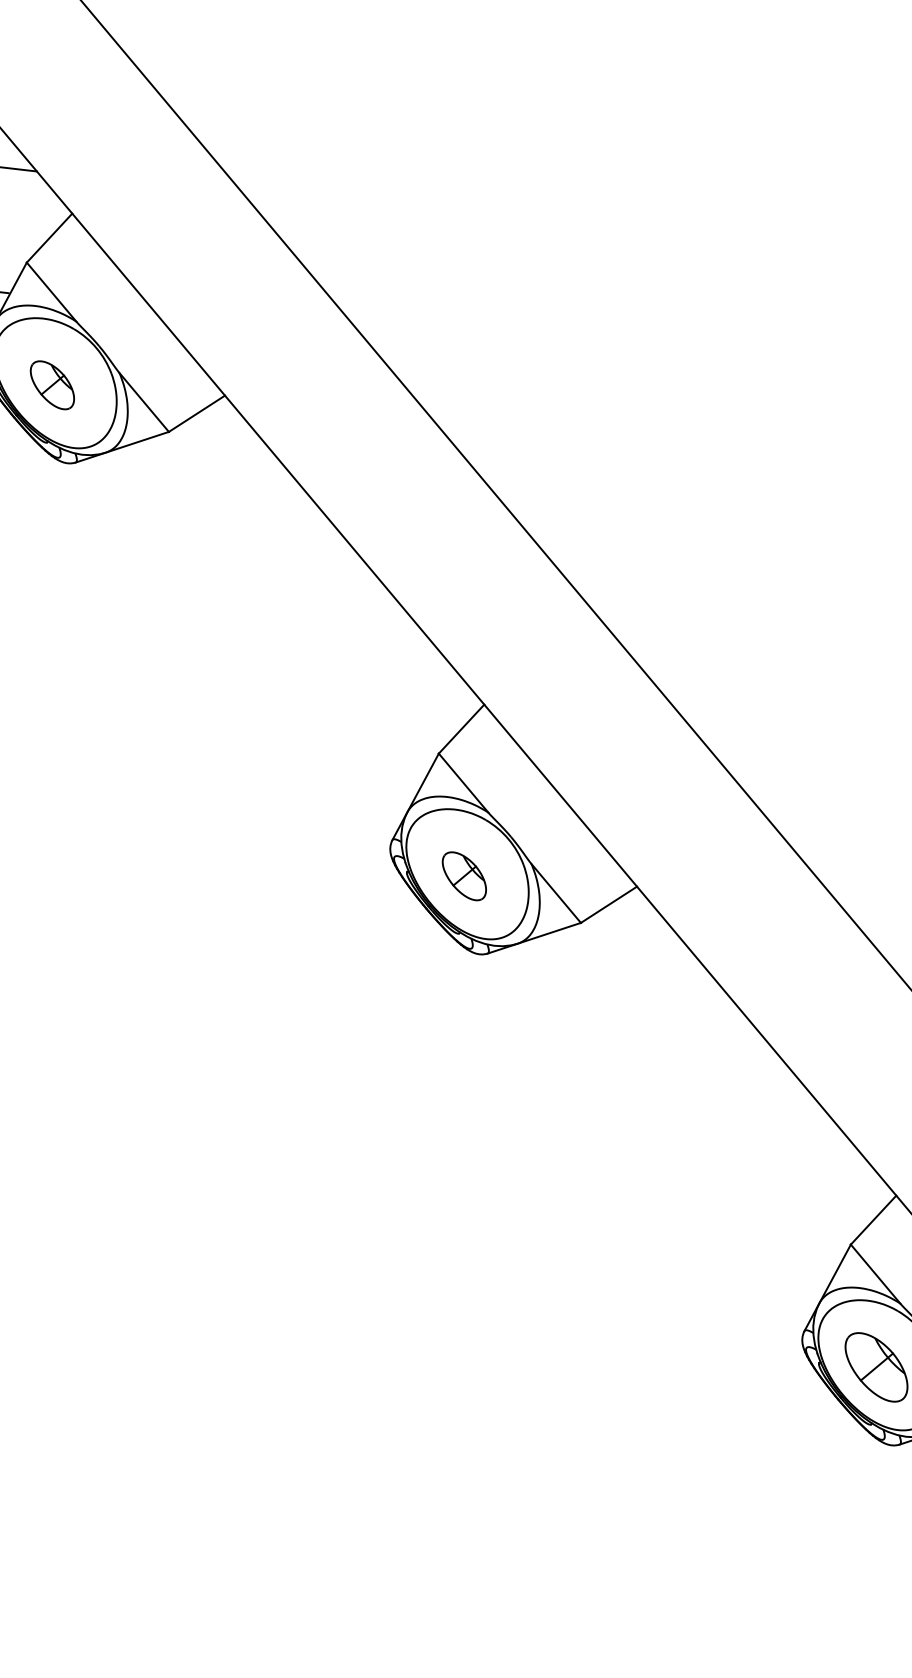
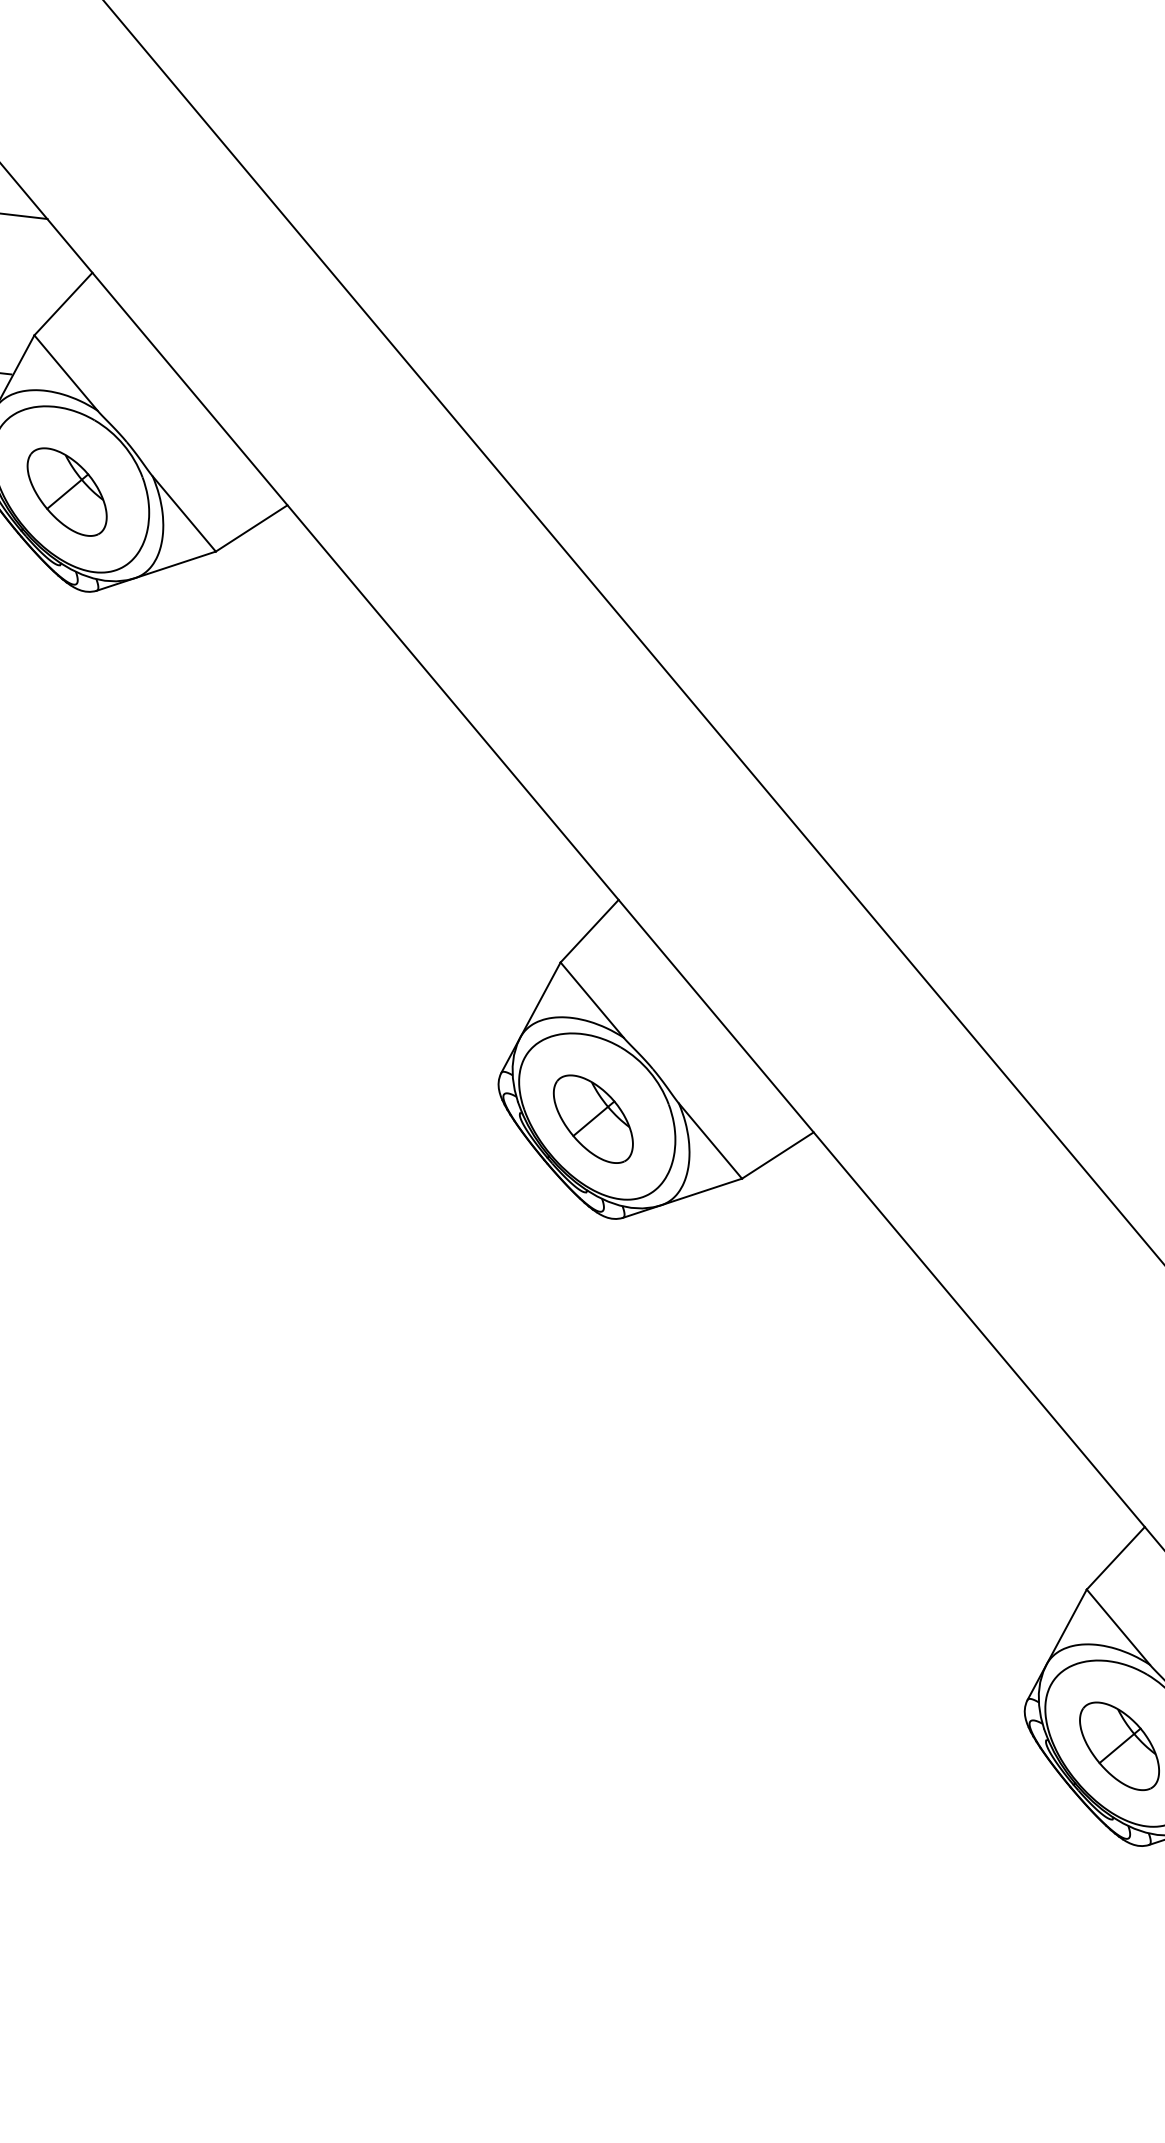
part: (51, 384) -> (66, 491), size x1.43
part: (463, 875) -> (592, 1118), size x1.43

